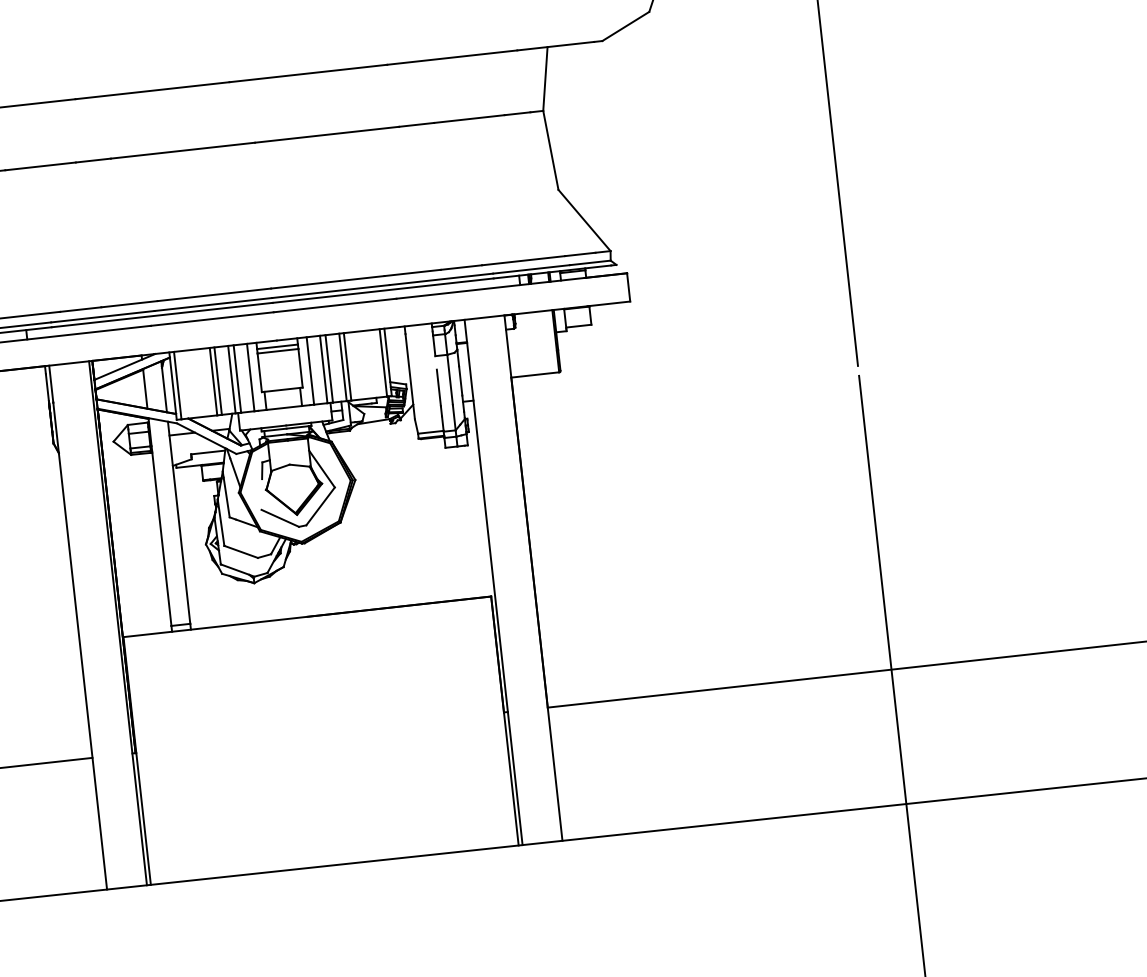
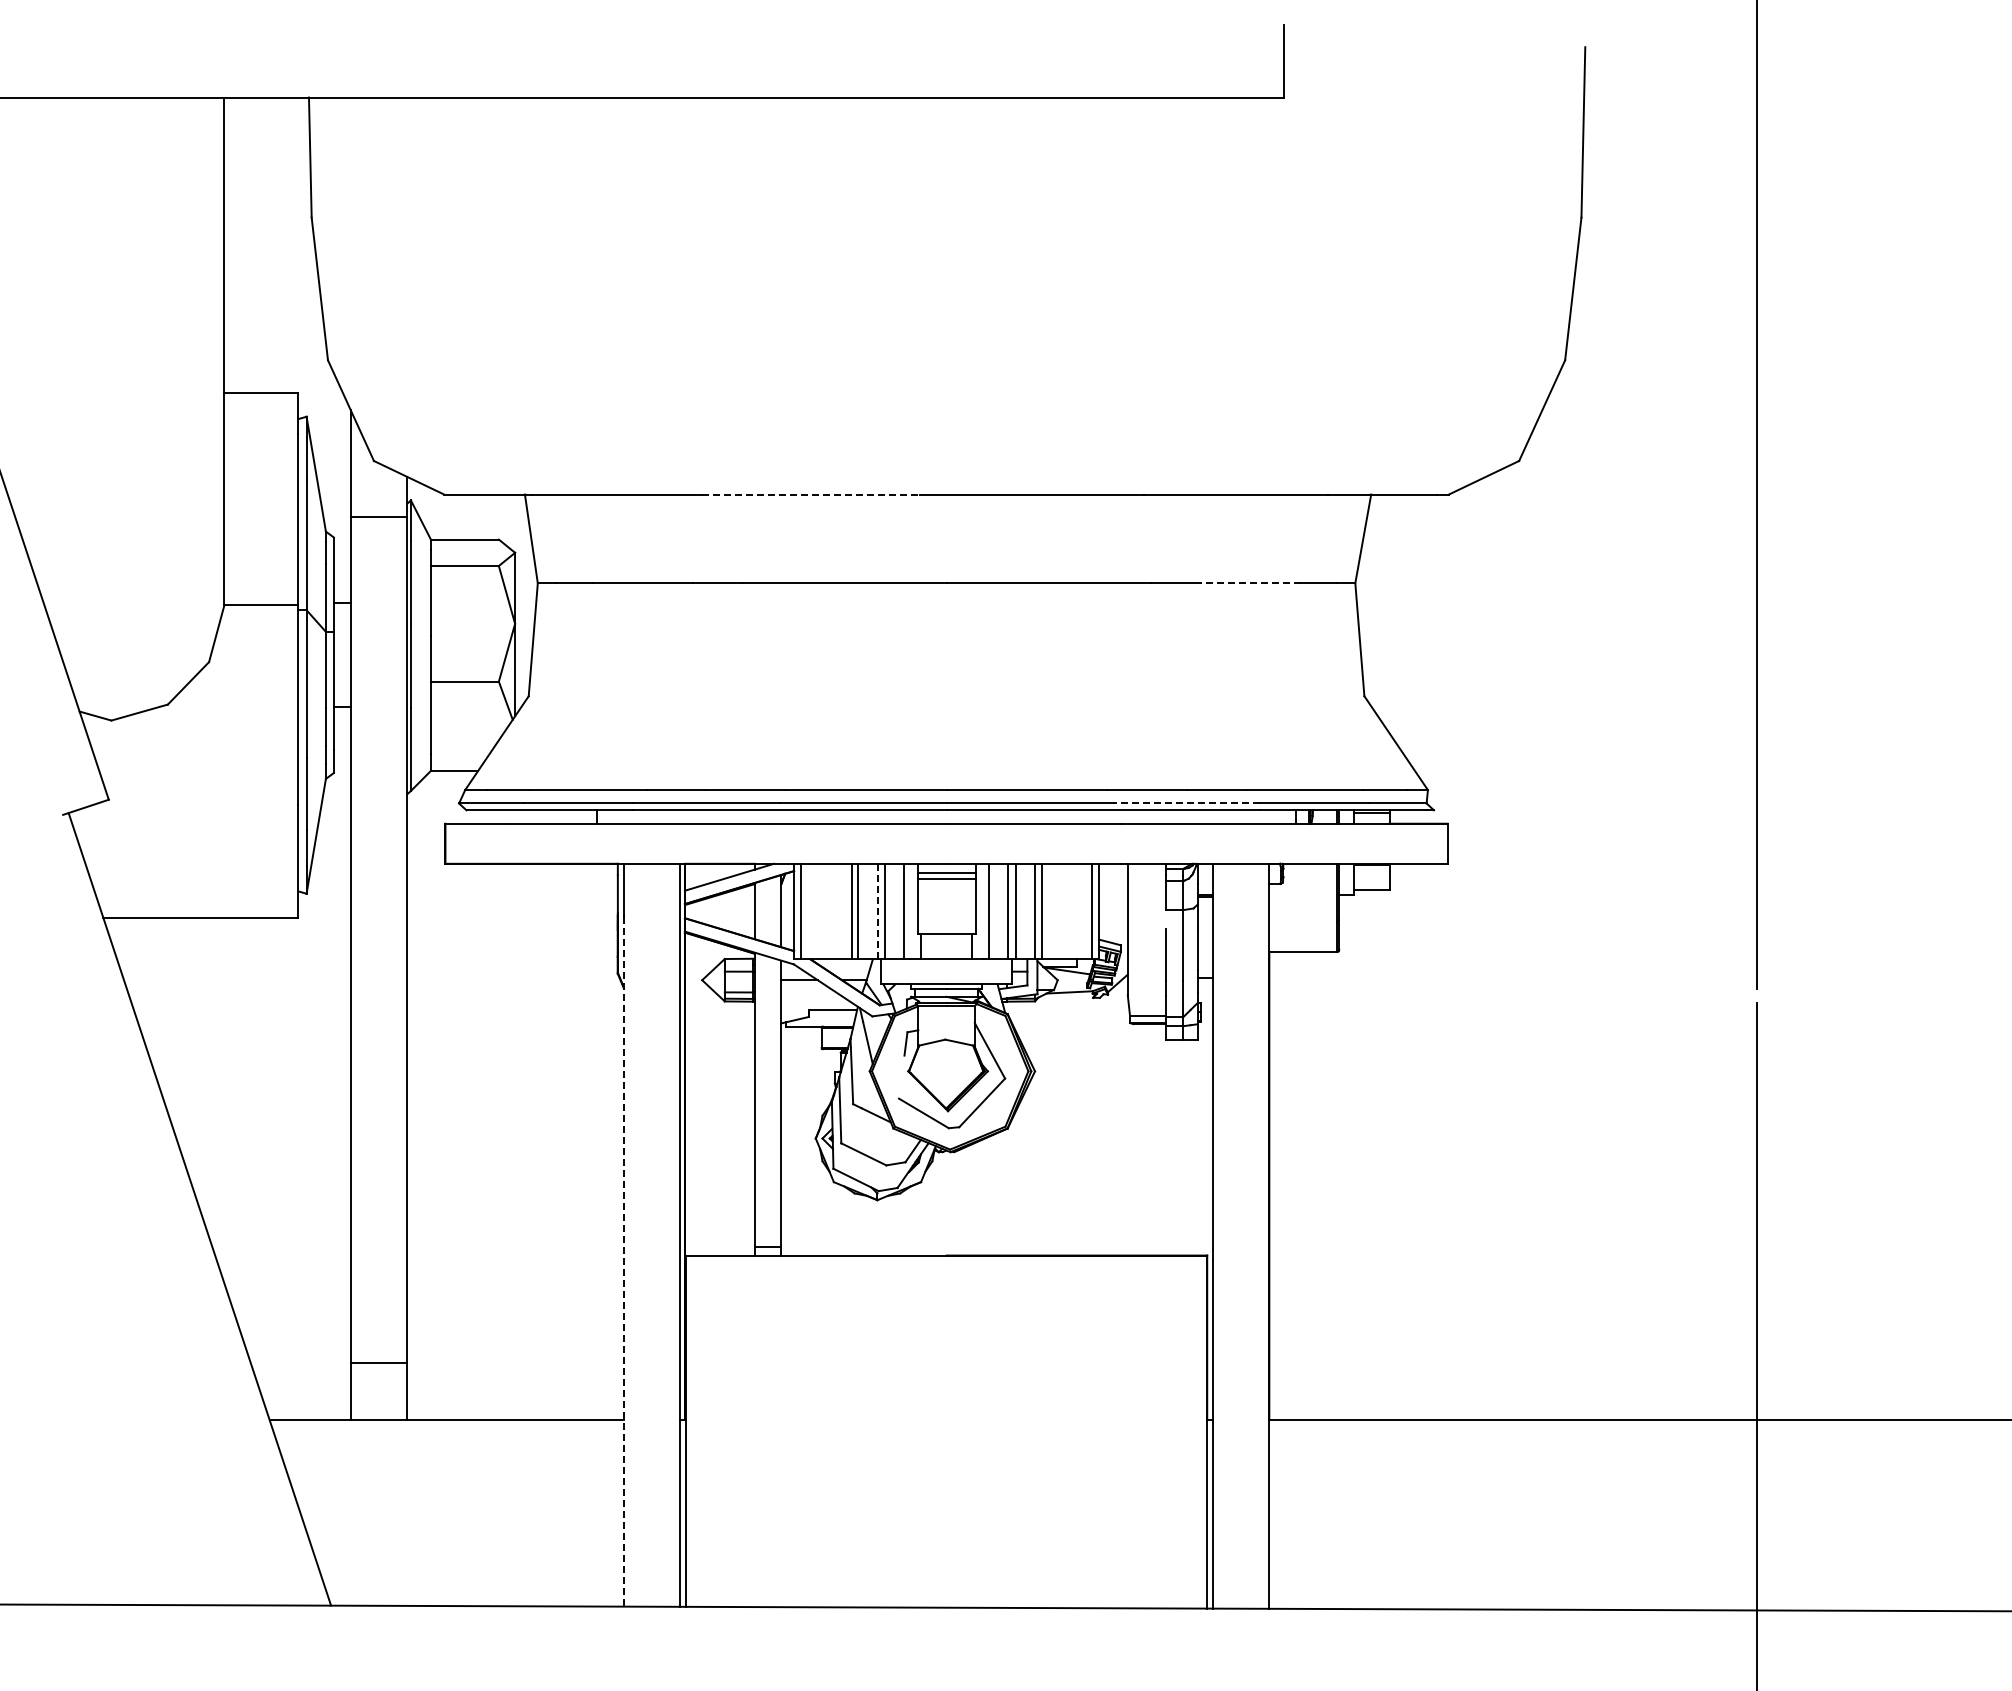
line: (152, 90) -> (811, 494), solid -> dashed
line: (469, 119) -> (1250, 583), solid -> dashed
line: (441, 279) -> (1186, 803), solid -> dashed
line: (231, 379) -> (877, 911), solid -> dashed
line: (80, 646) -> (623, 1262), solid -> dashed

